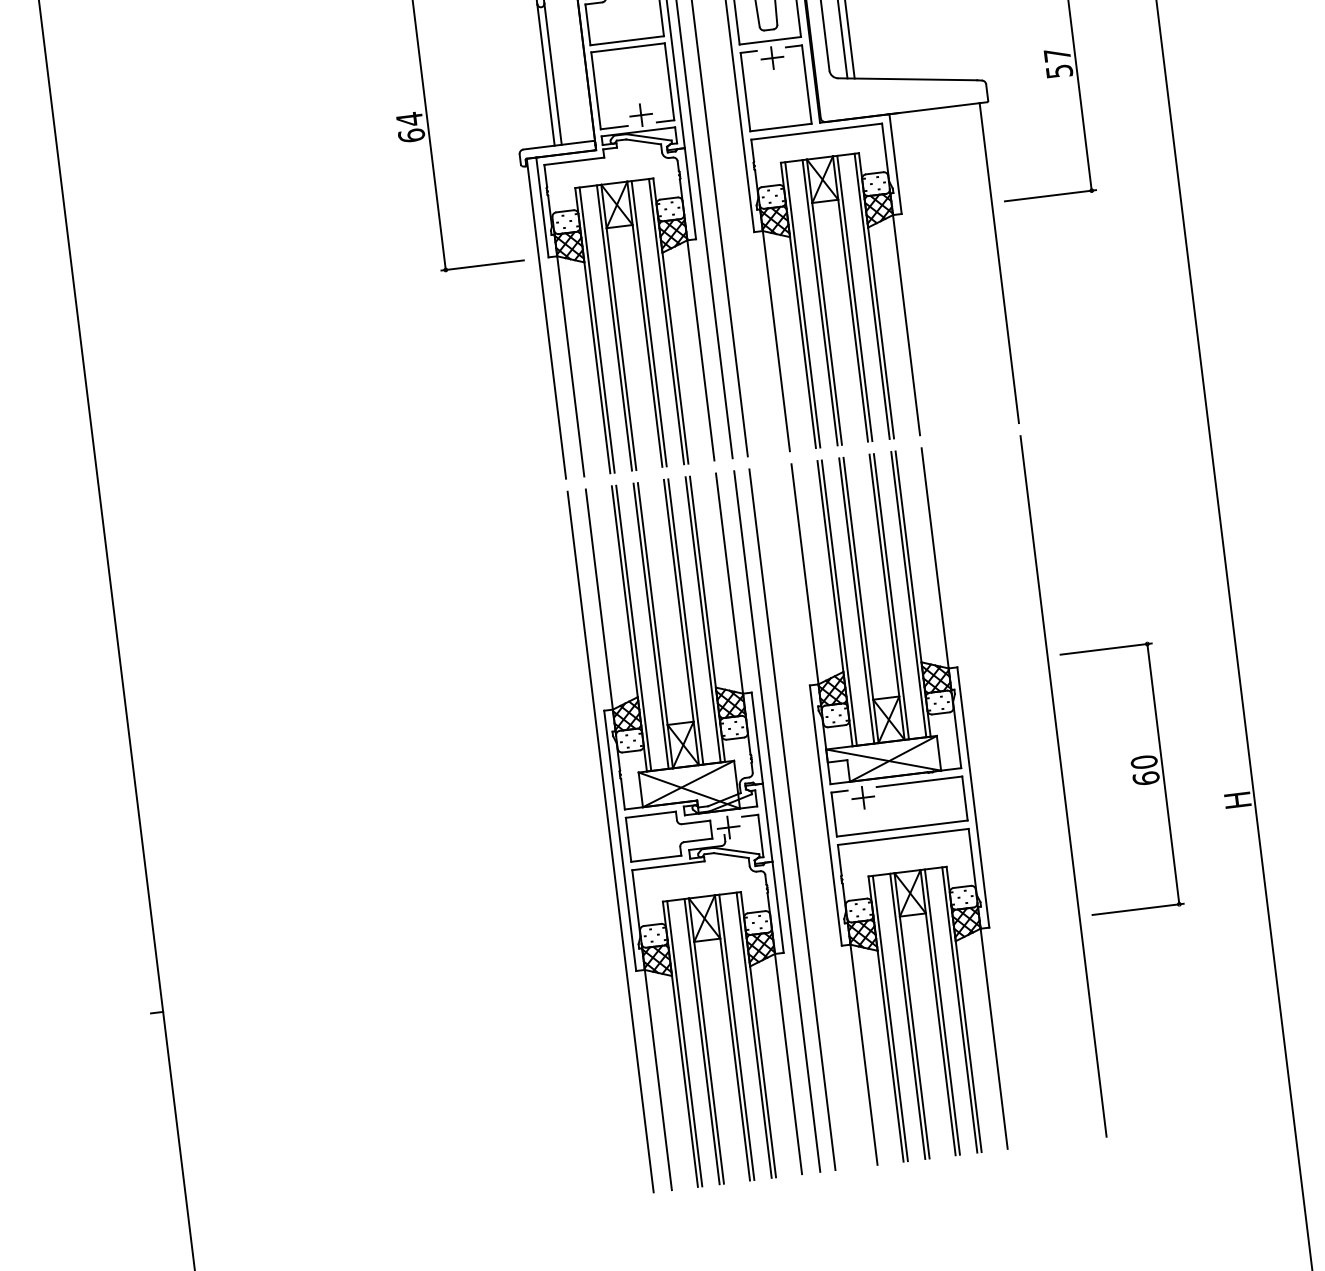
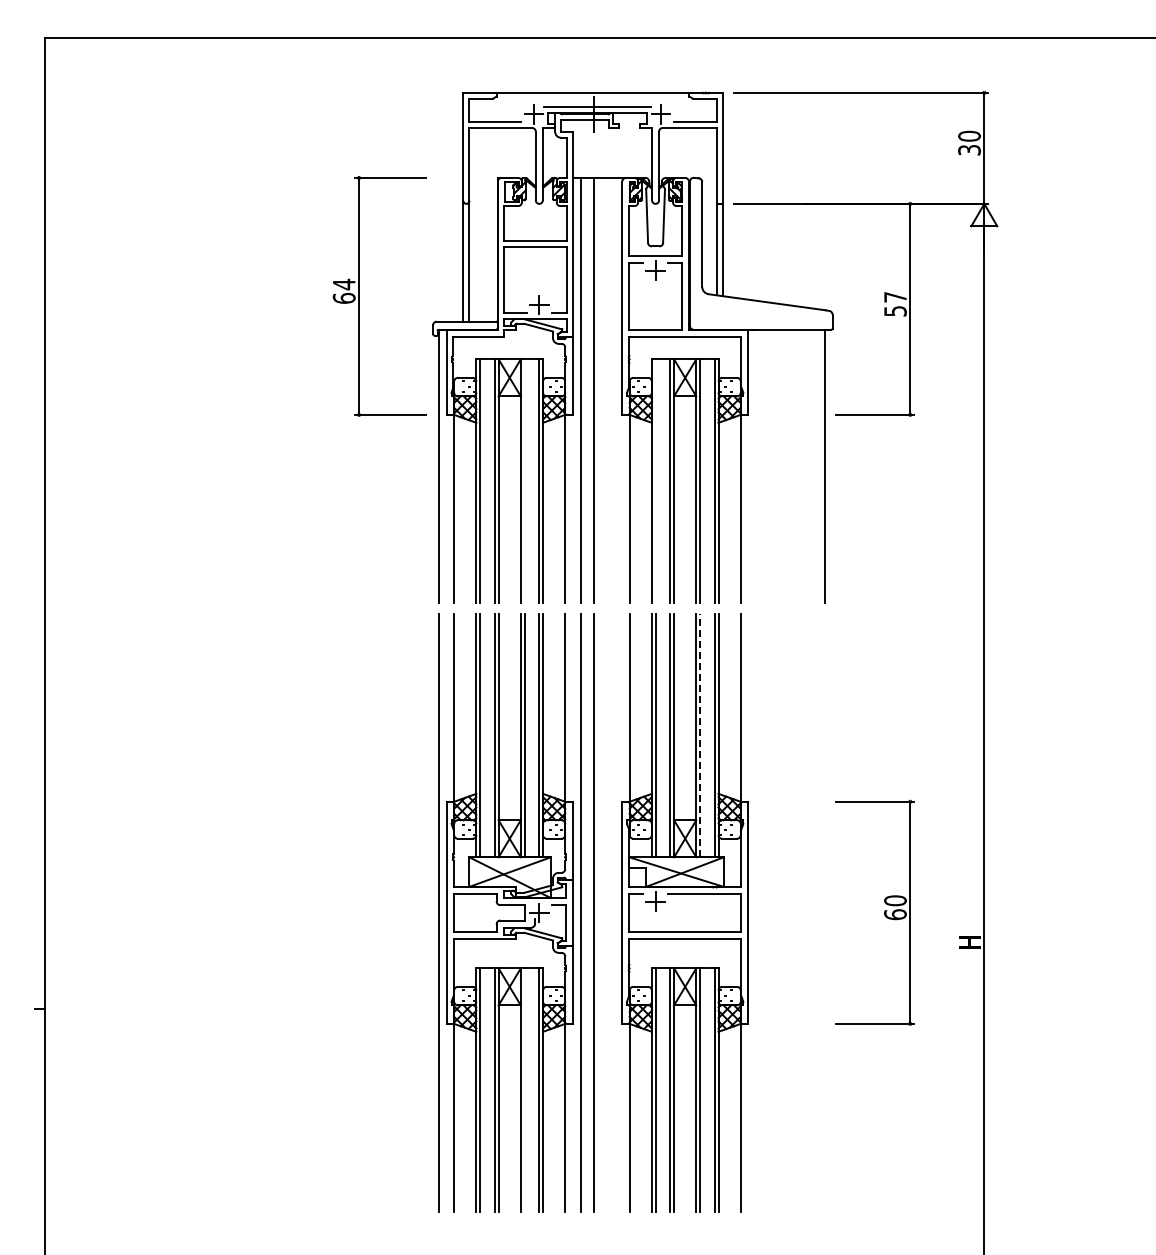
line: (802, 304) -> (655, 480), removed
line: (649, 323) -> (524, 480), removed
line: (892, 596) -> (700, 735), solid -> dashed
line: (1063, 785) -> (825, 912), removed
line: (736, 1036) -> (524, 1089), removed

